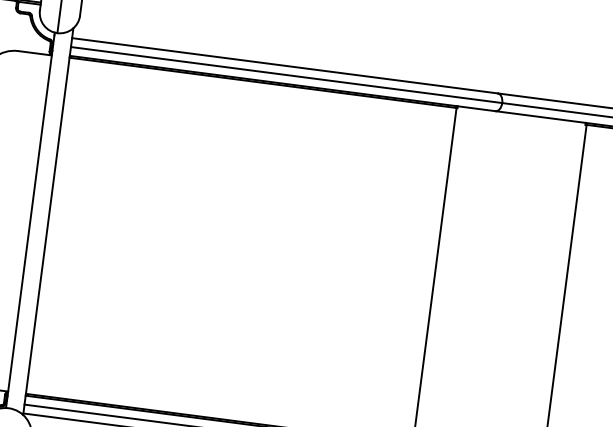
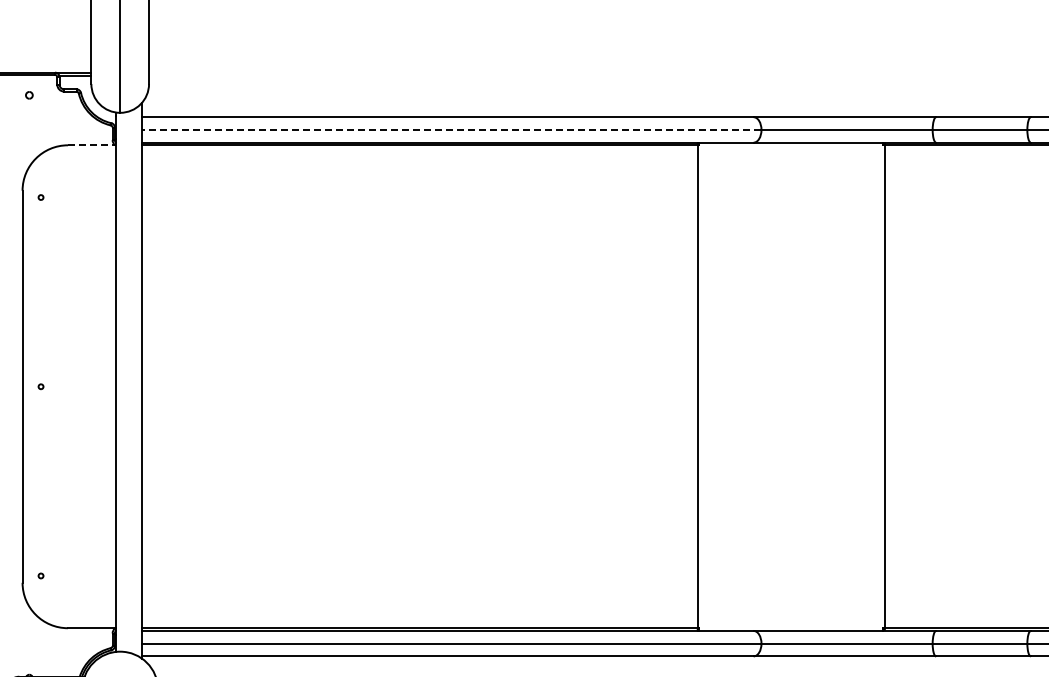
line: (35, 53) -> (92, 145), solid -> dashed
line: (286, 74) -> (451, 129), solid -> dashed

